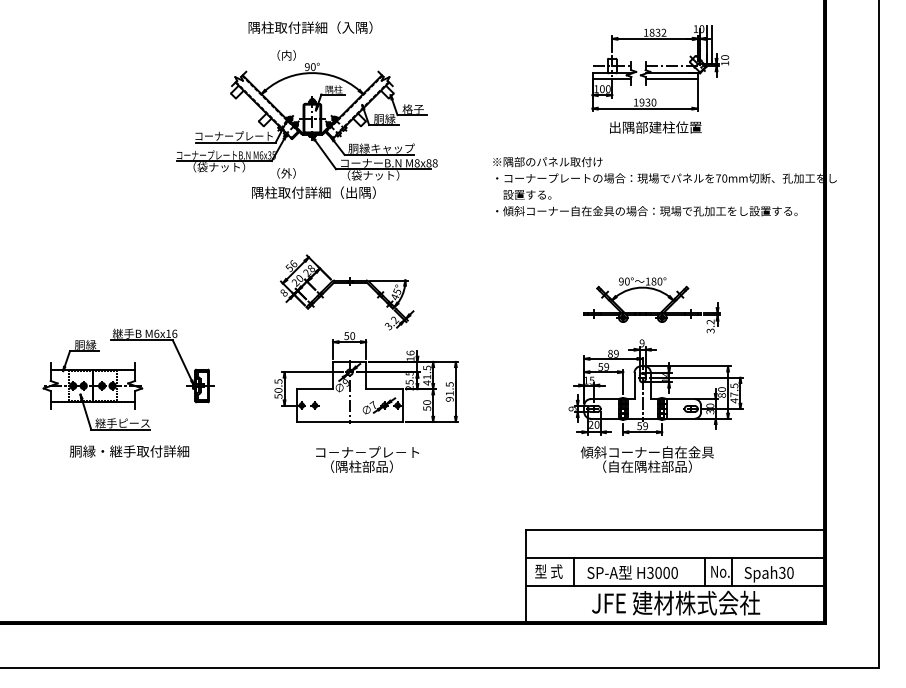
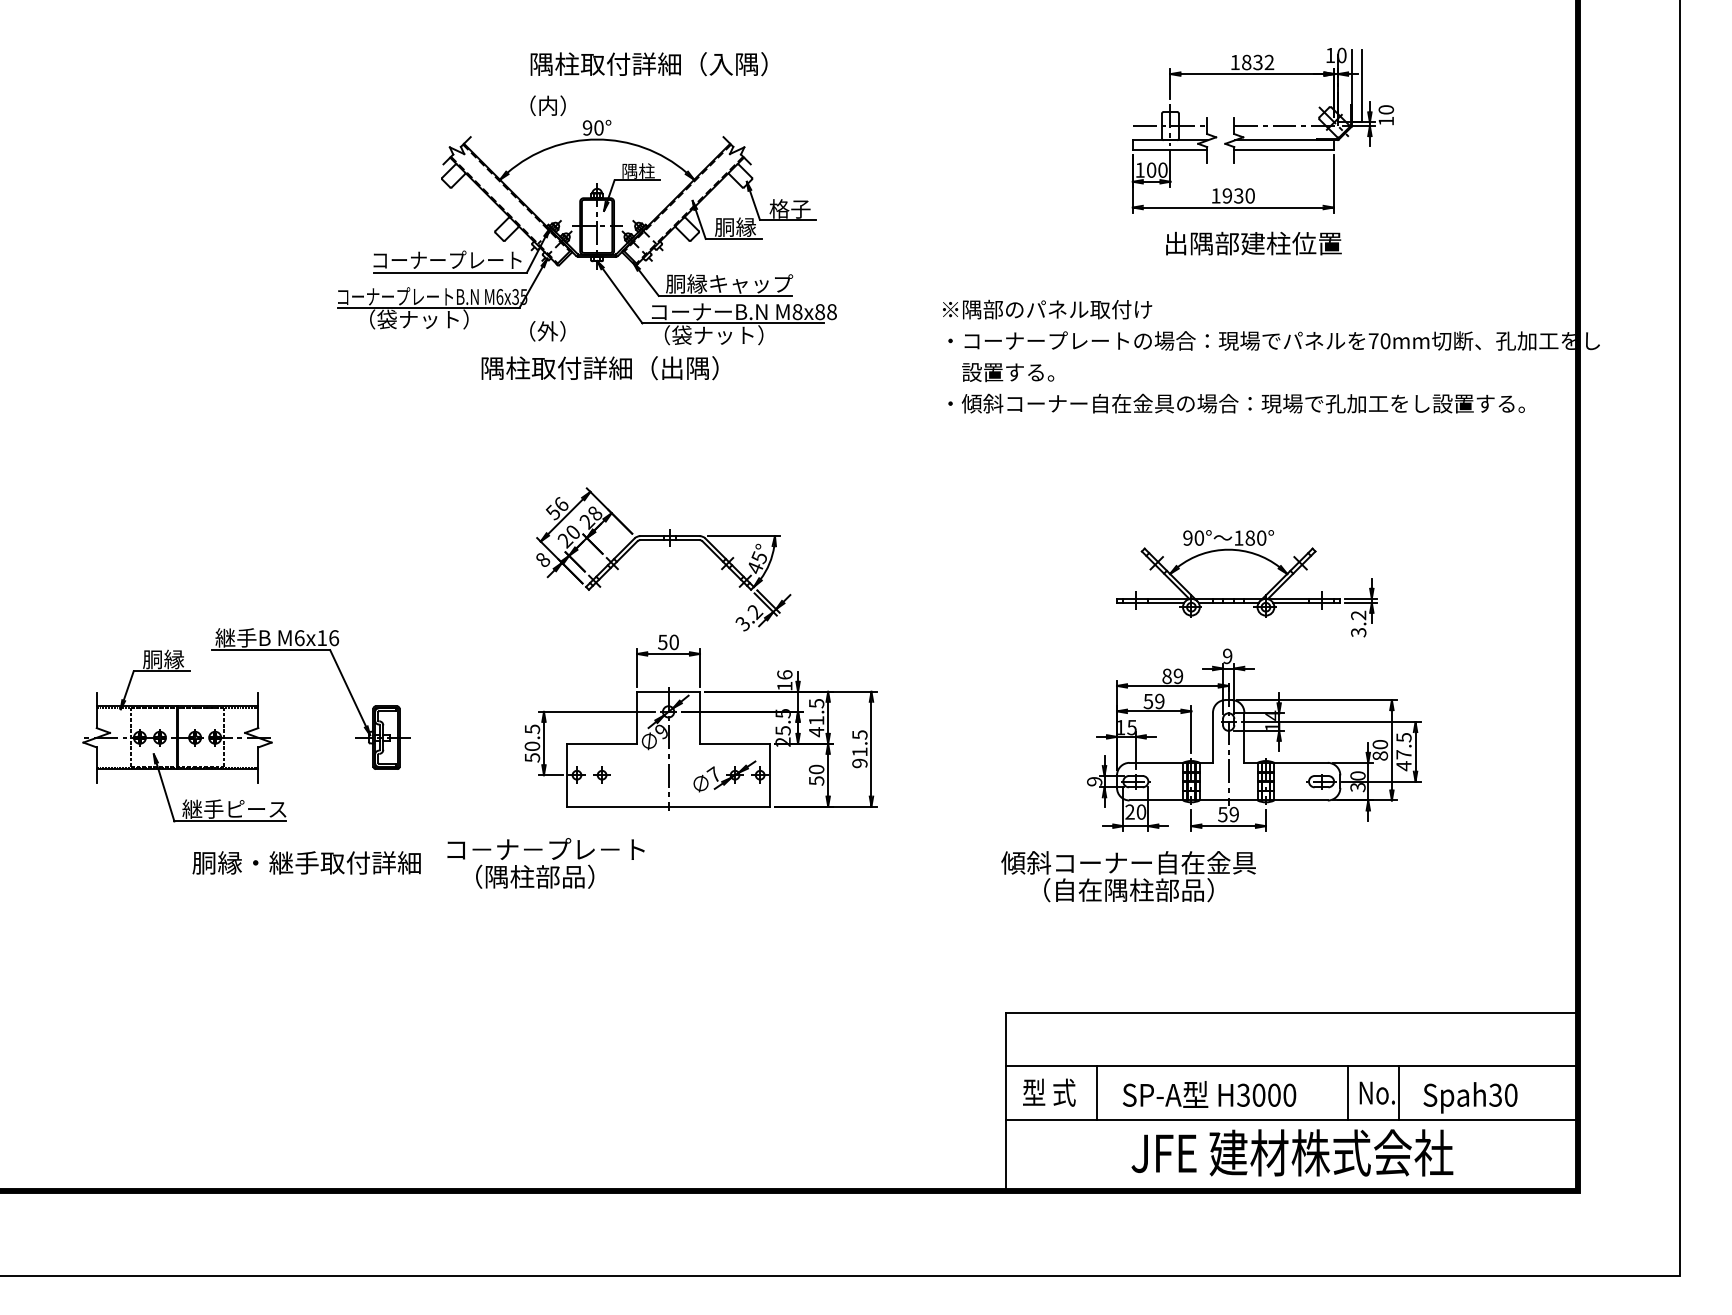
text: (310, 27) -> (648, 63), moved
text: (129, 451) -> (306, 863), moved
text: (367, 459) -> (545, 863), moved
text: (646, 459) -> (1126, 876), moved

